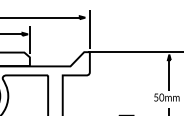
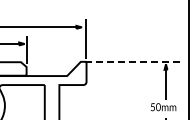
line: (136, 51) -> (133, 61), solid -> dashed

